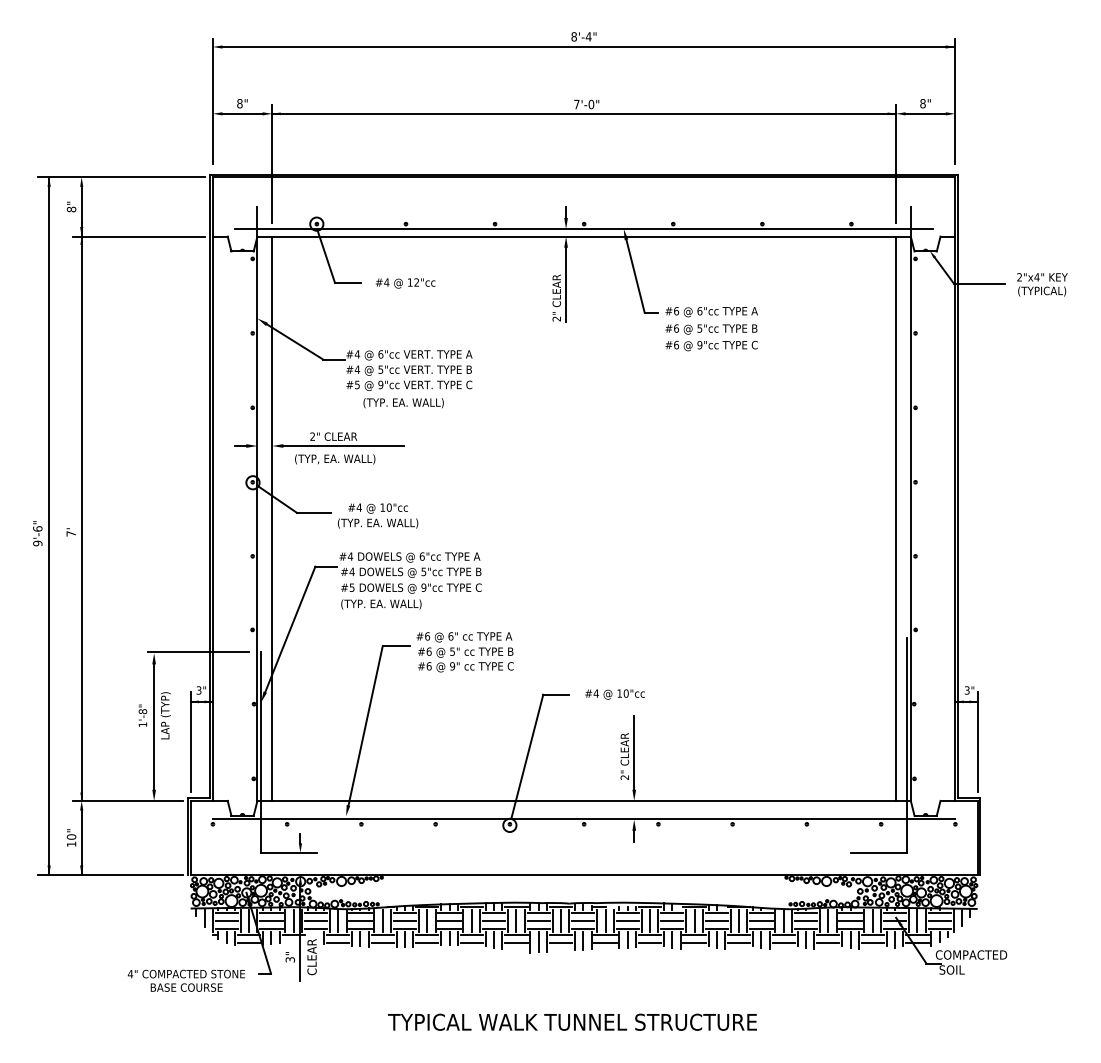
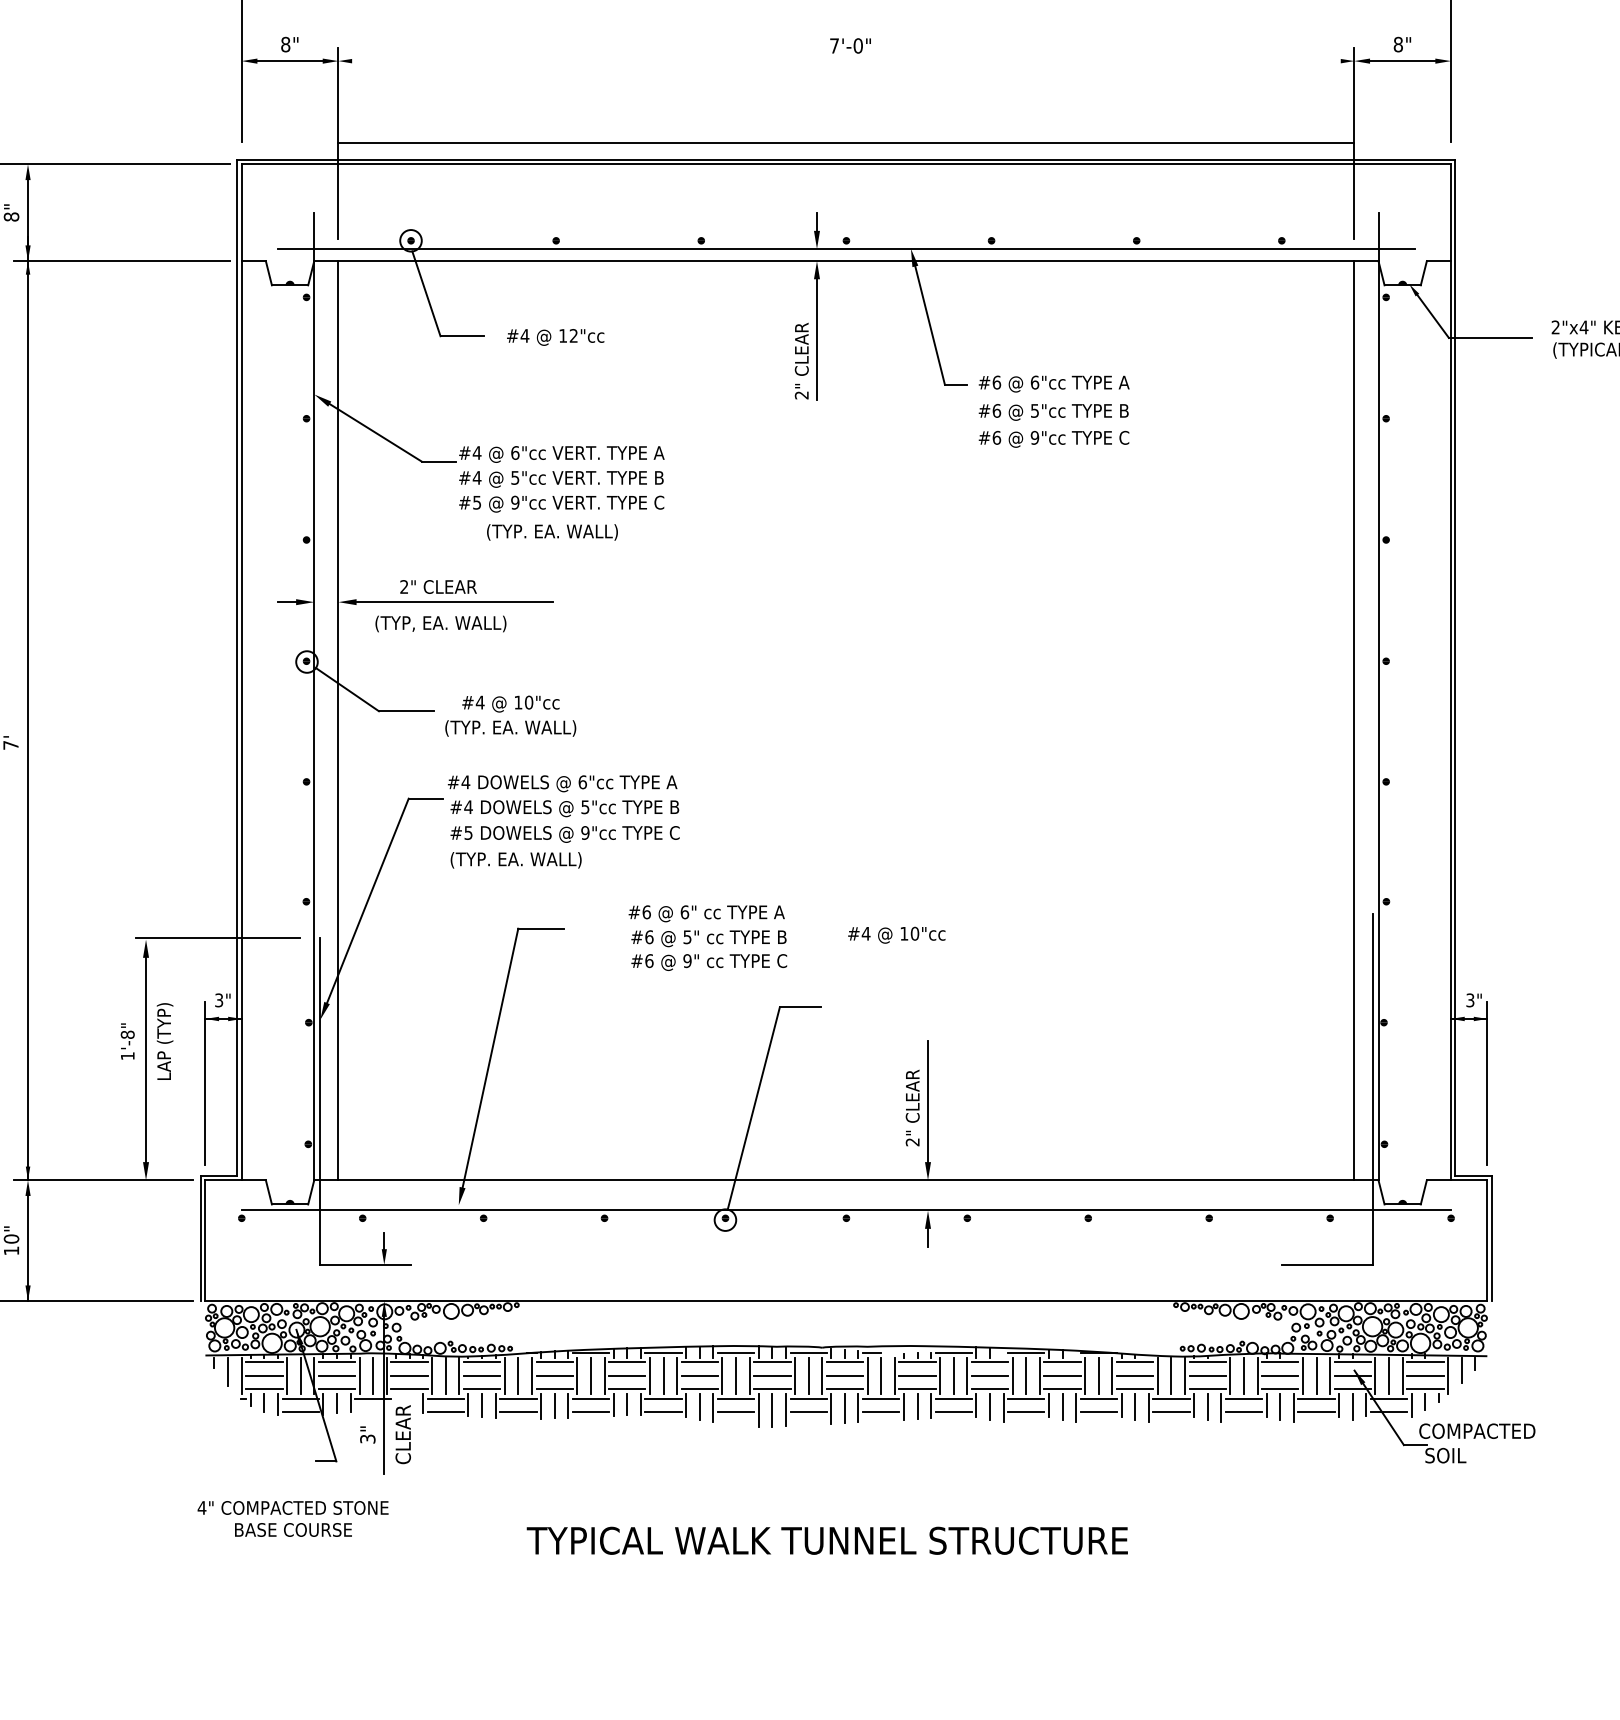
line: (583, 113) -> (845, 142), moved
text: (464, 652) -> (706, 938), moved
text: (614, 694) -> (895, 935), moved
text: (185, 980) -> (291, 1518), moved

